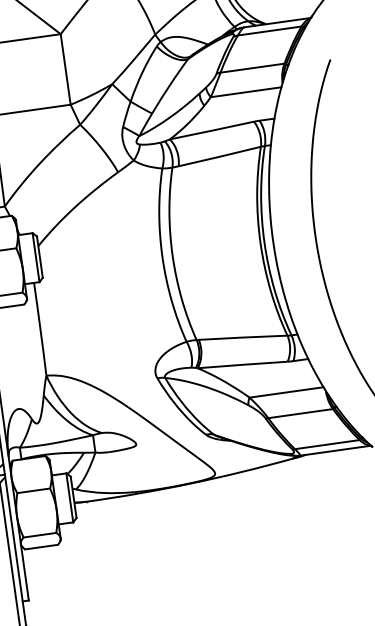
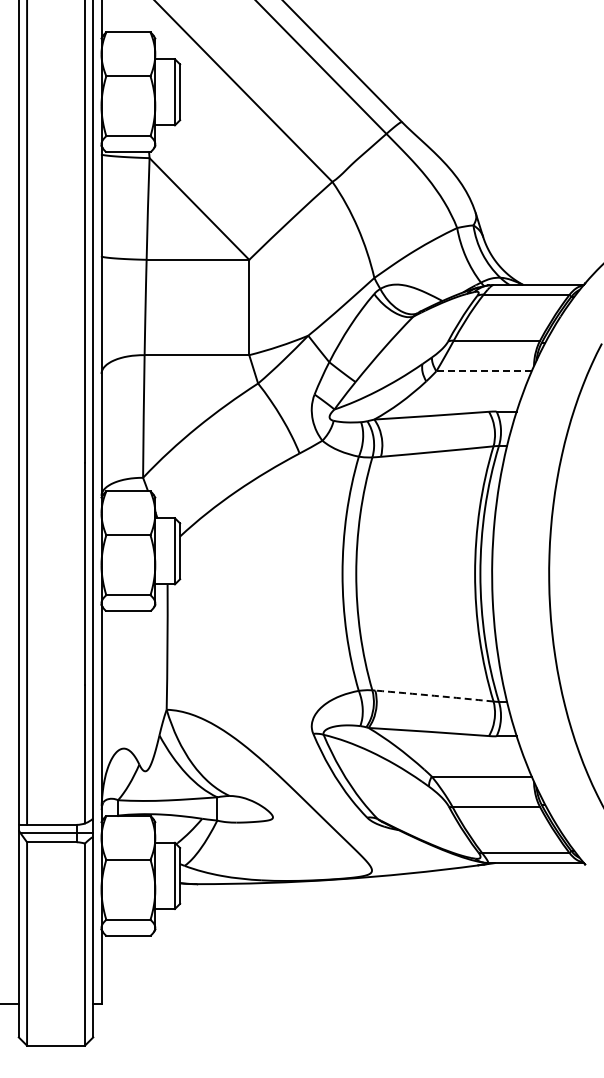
line: (246, 92) -> (484, 371), solid -> dashed
arc: (243, 337) -> (434, 695), solid -> dashed

